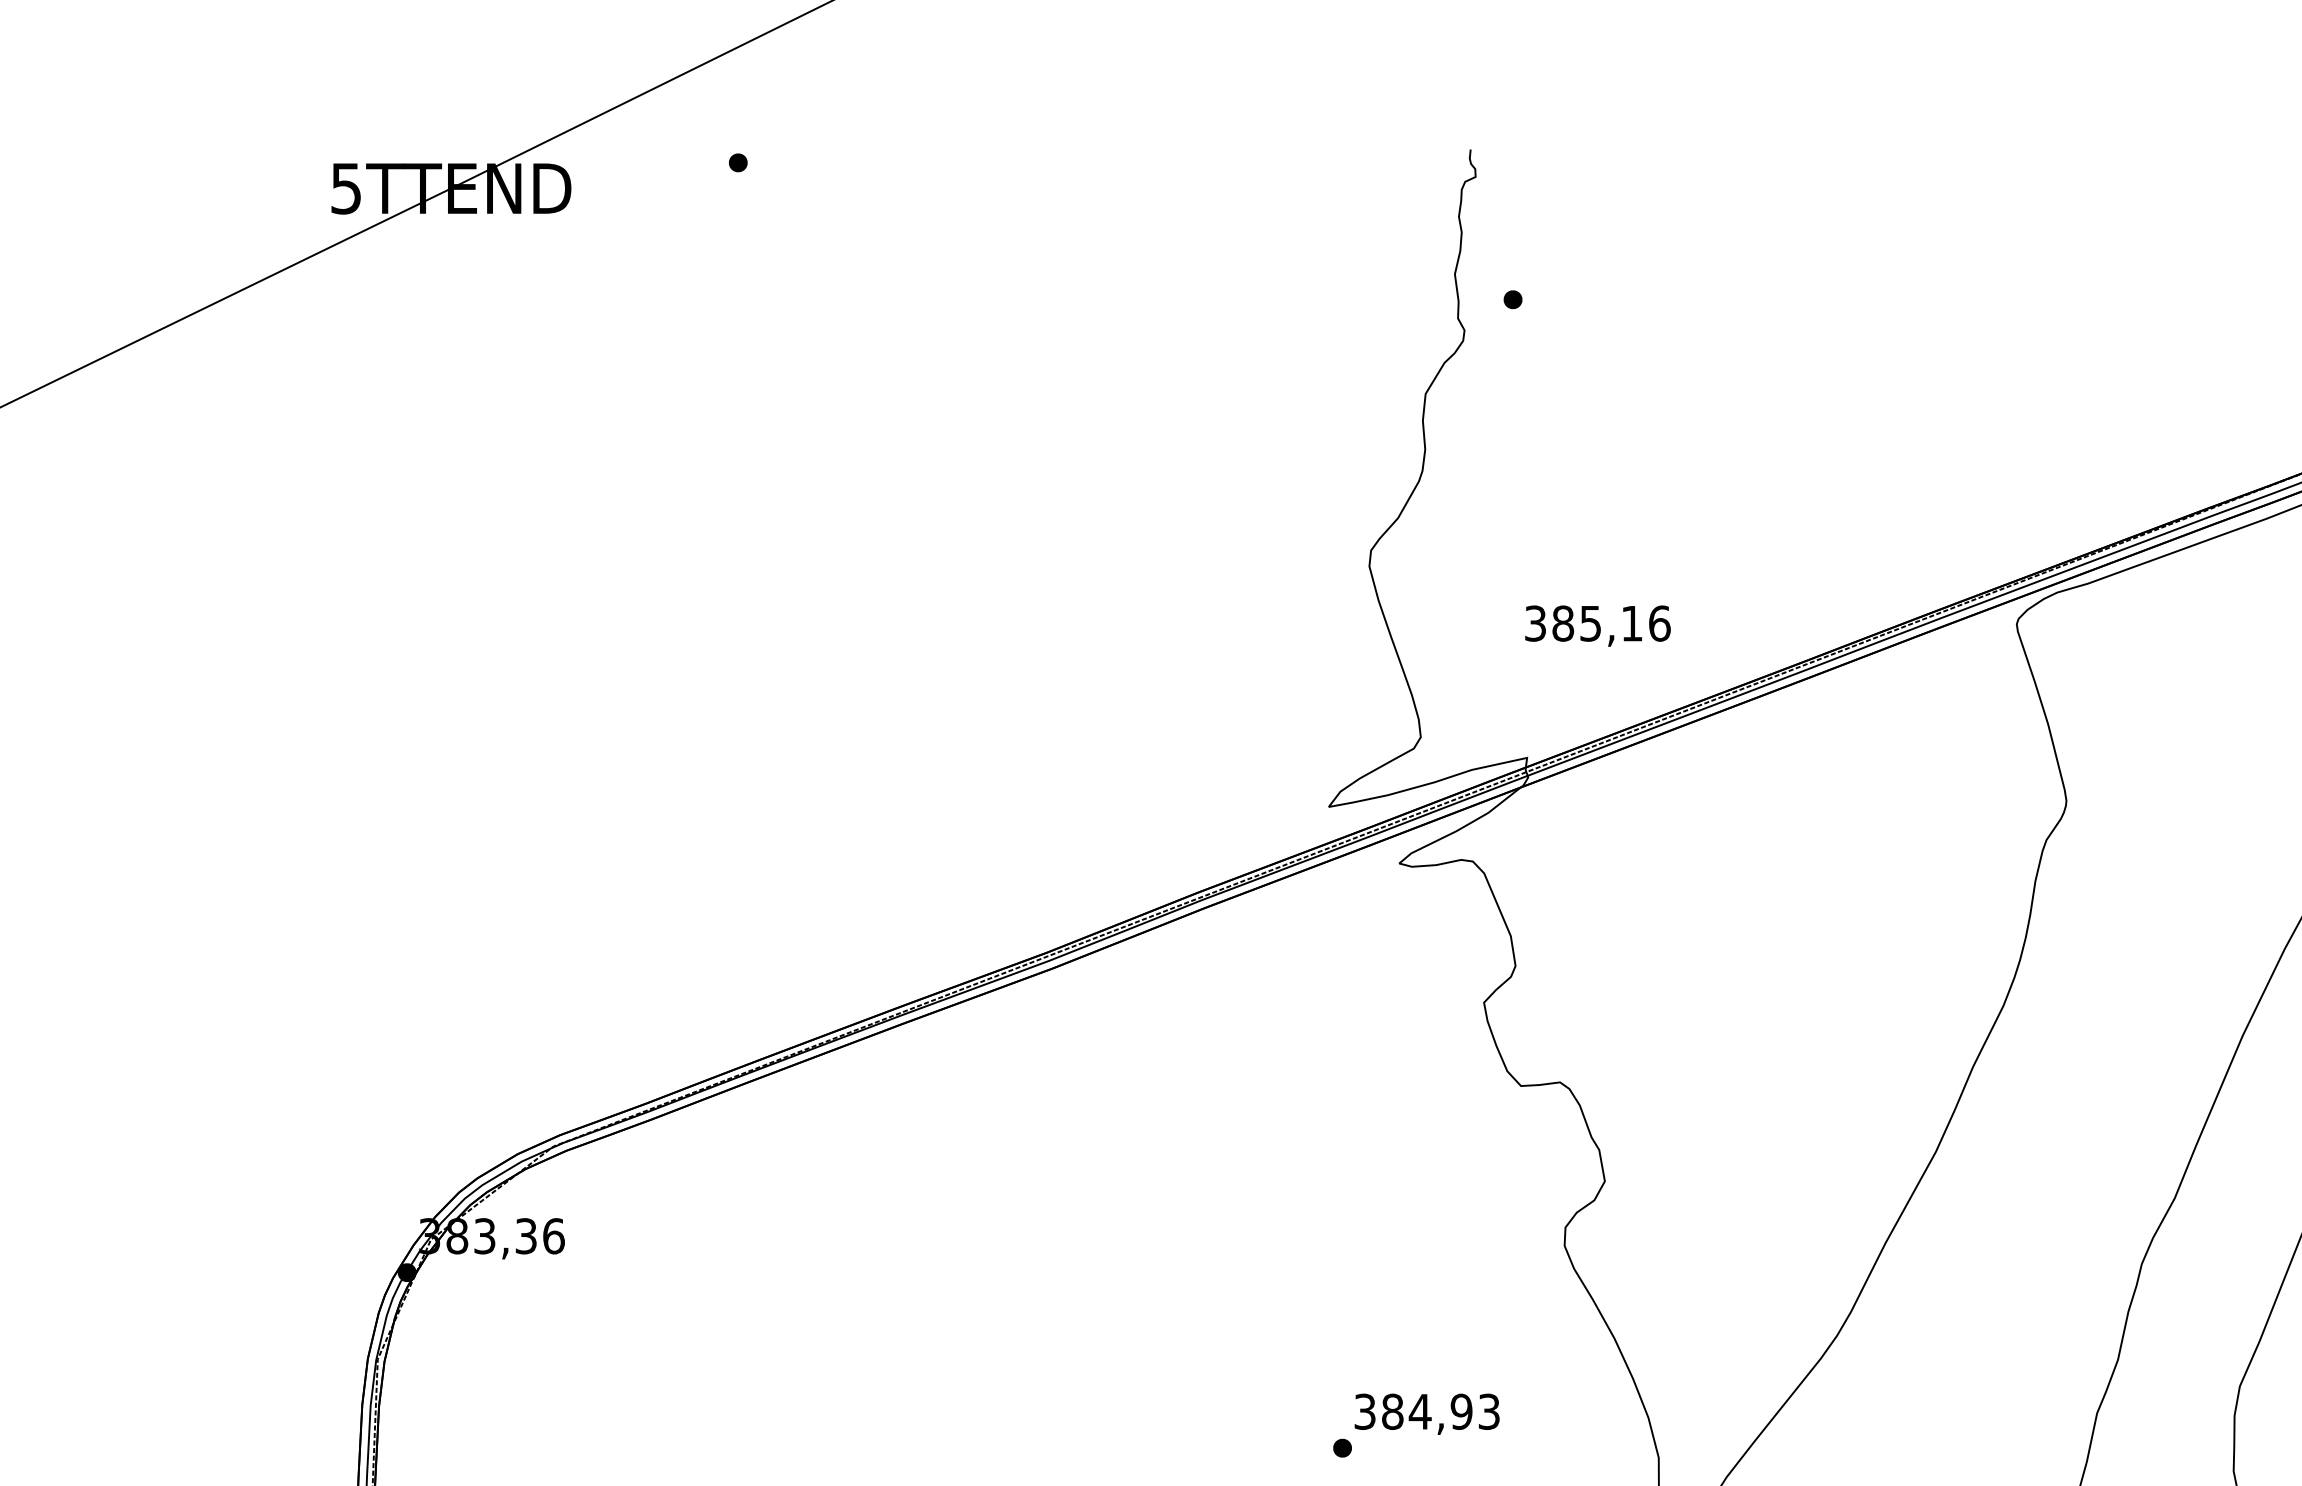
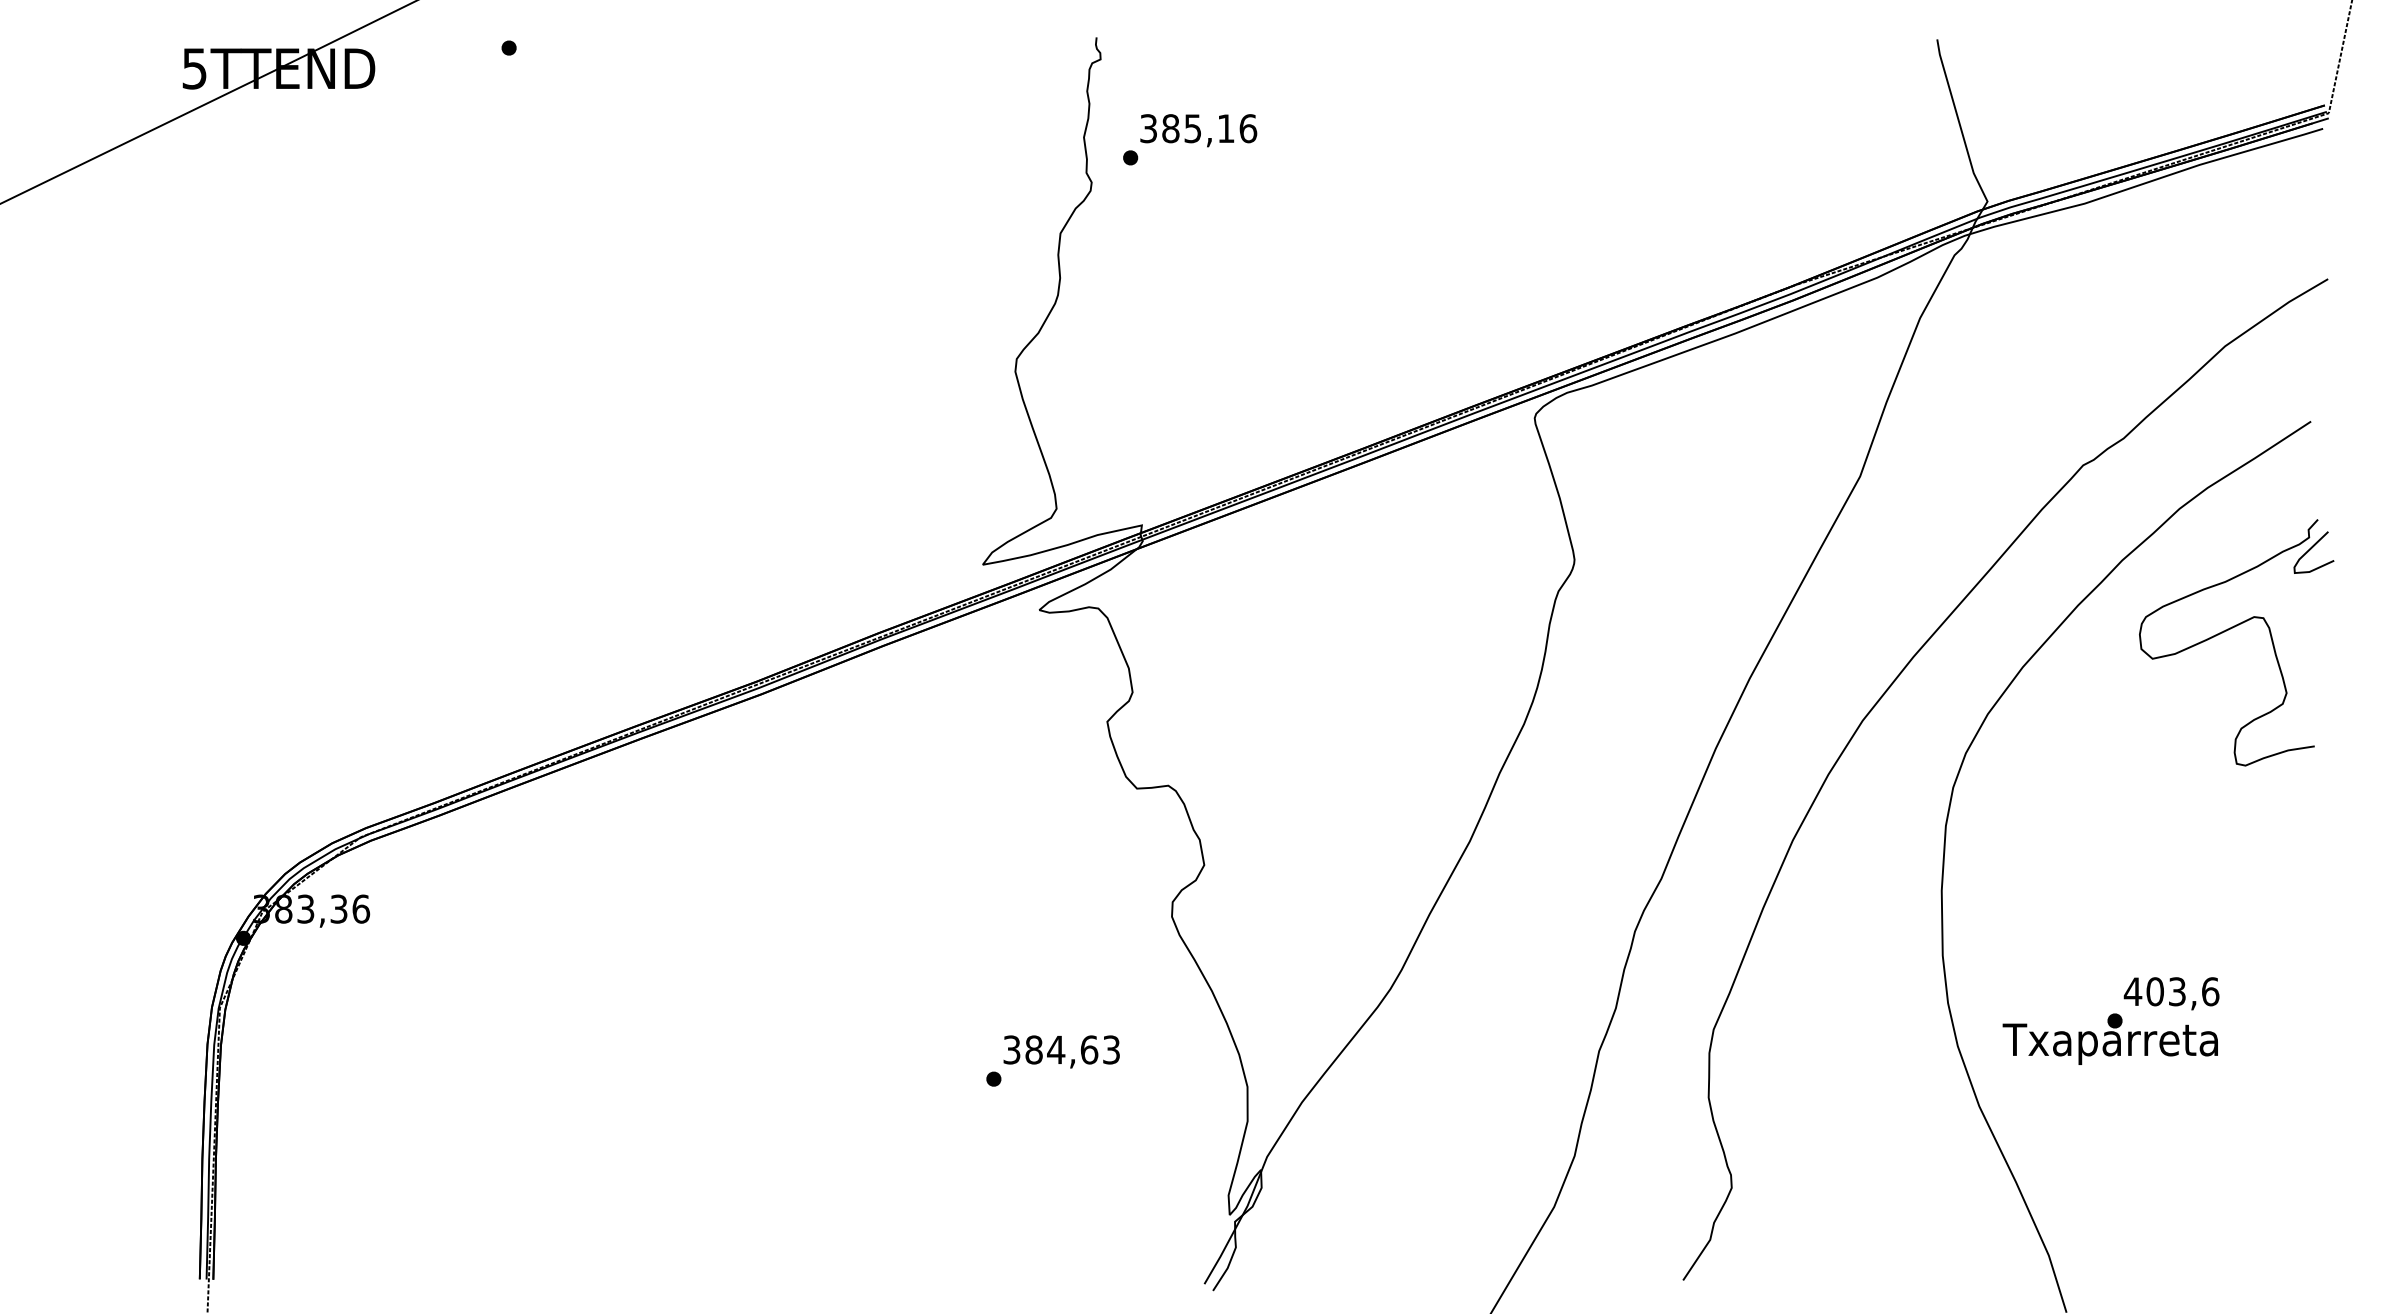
text: (1597, 625) -> (1198, 130), moved
text: (1461, 1411) -> (1089, 1049), 384,93 -> 384,63

